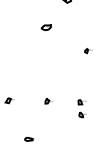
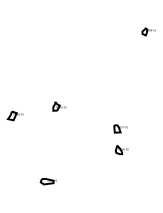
part: (48, 101) -> (58, 107), moved
part: (81, 108) -> (119, 139), moved

